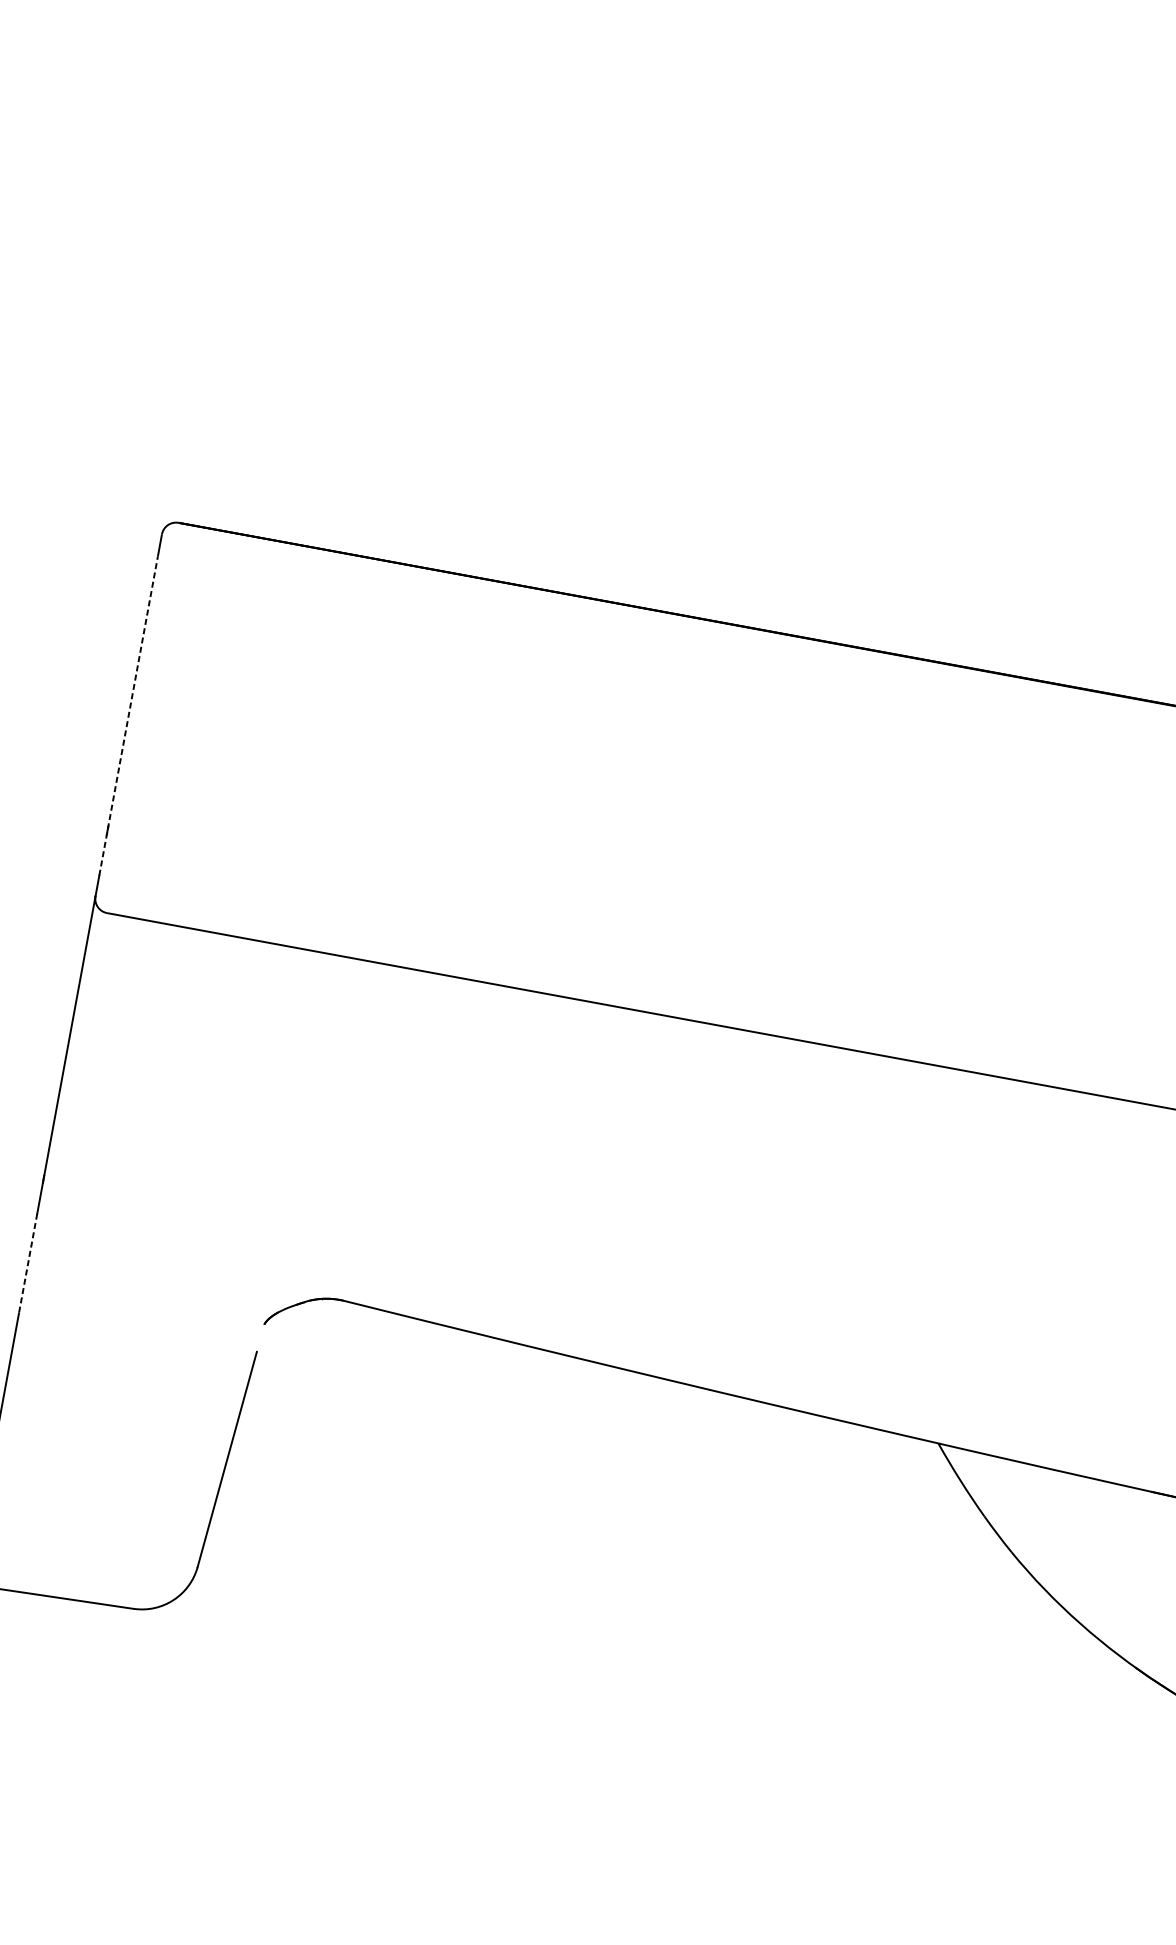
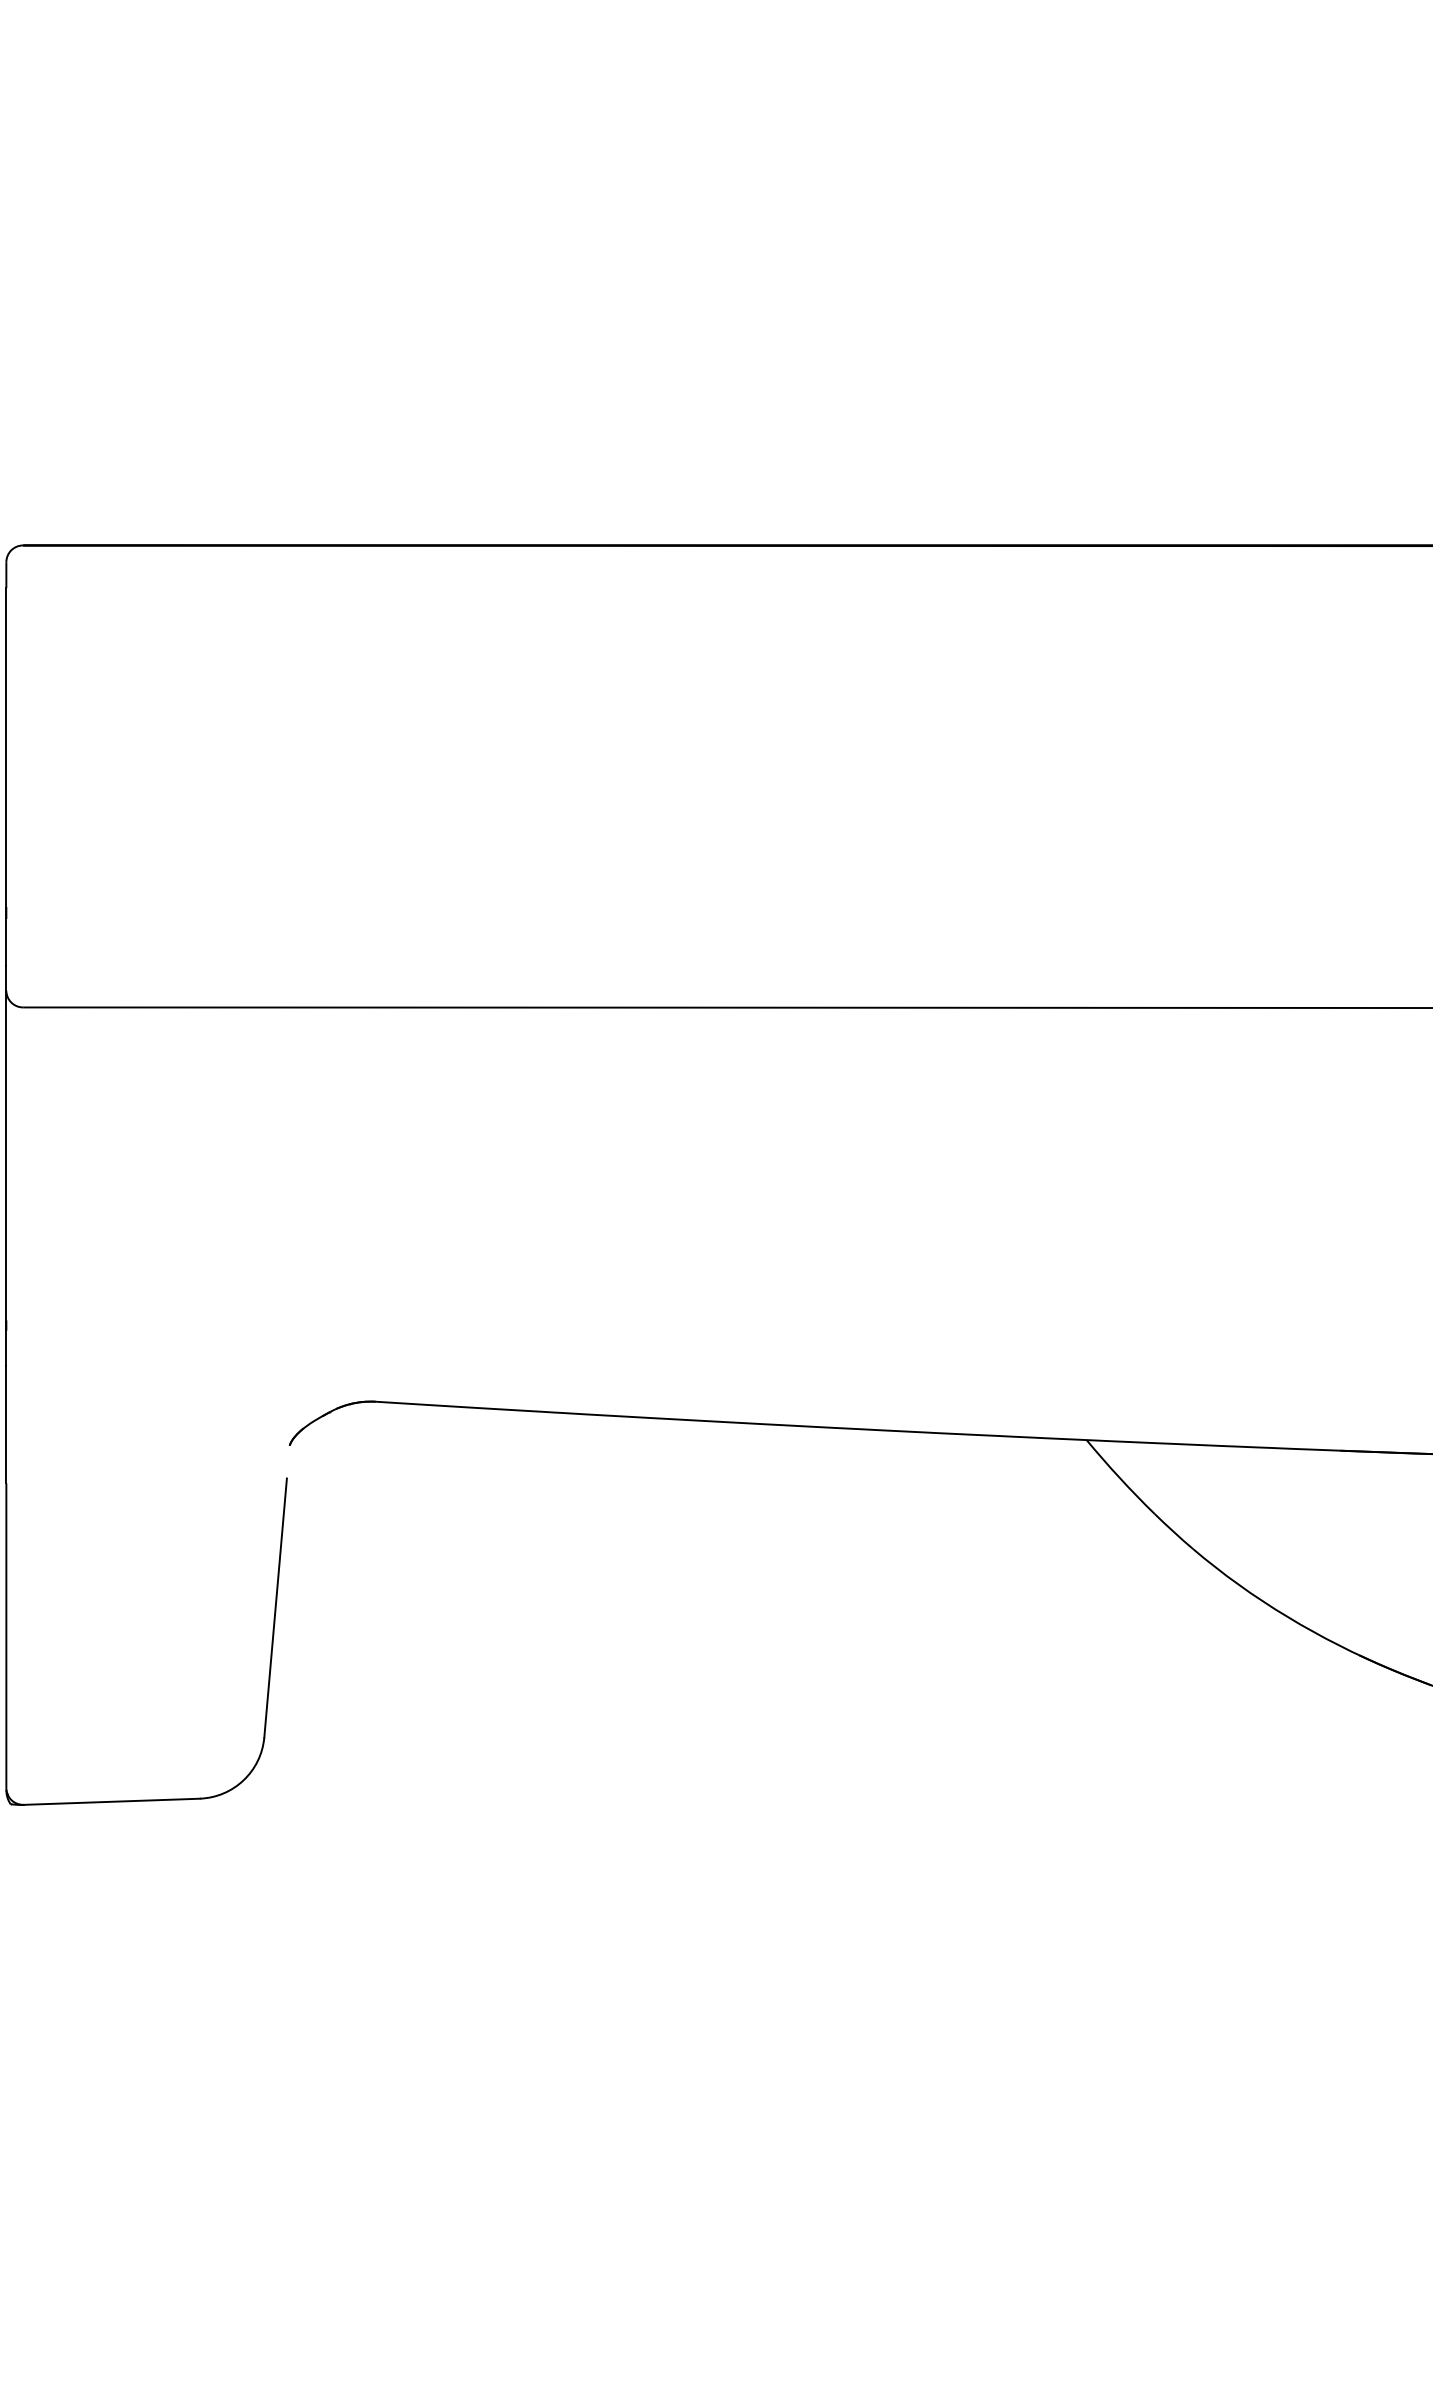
line: (128, 716) -> (6, 777), dashed -> solid
line: (28, 1263) -> (6, 1425), dashed -> solid

